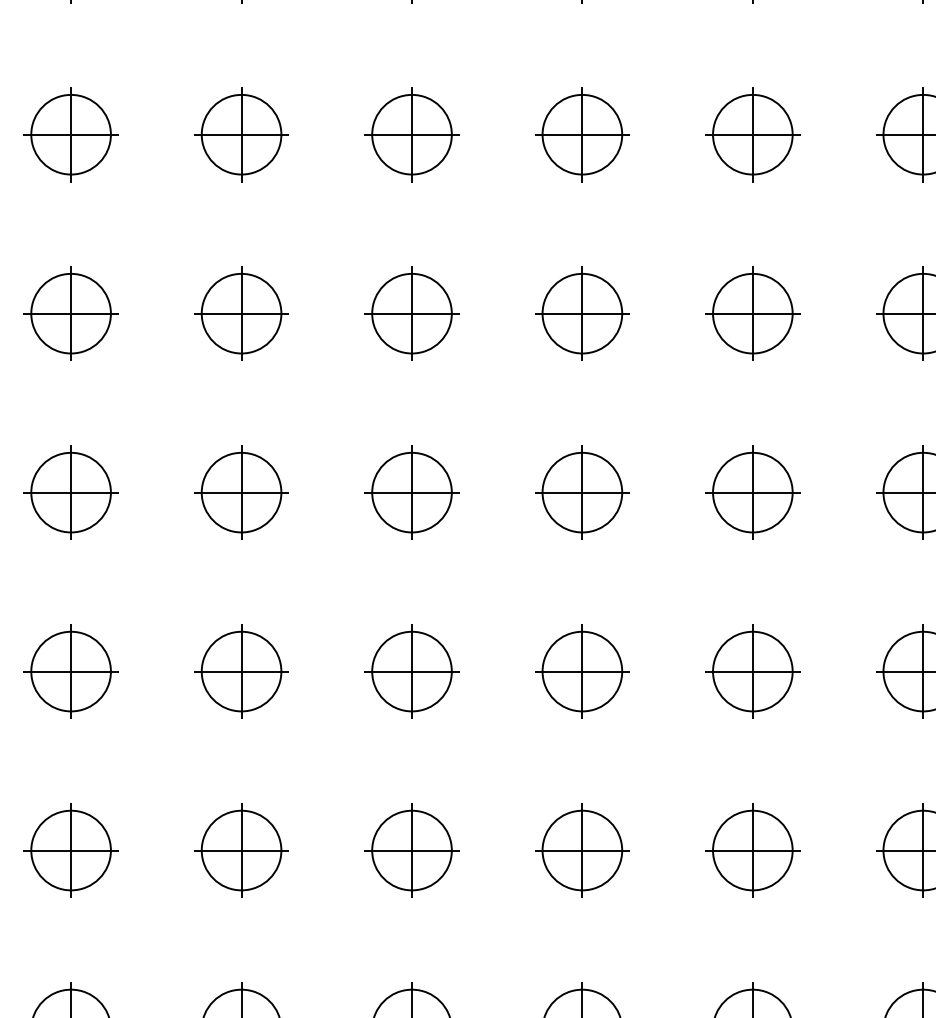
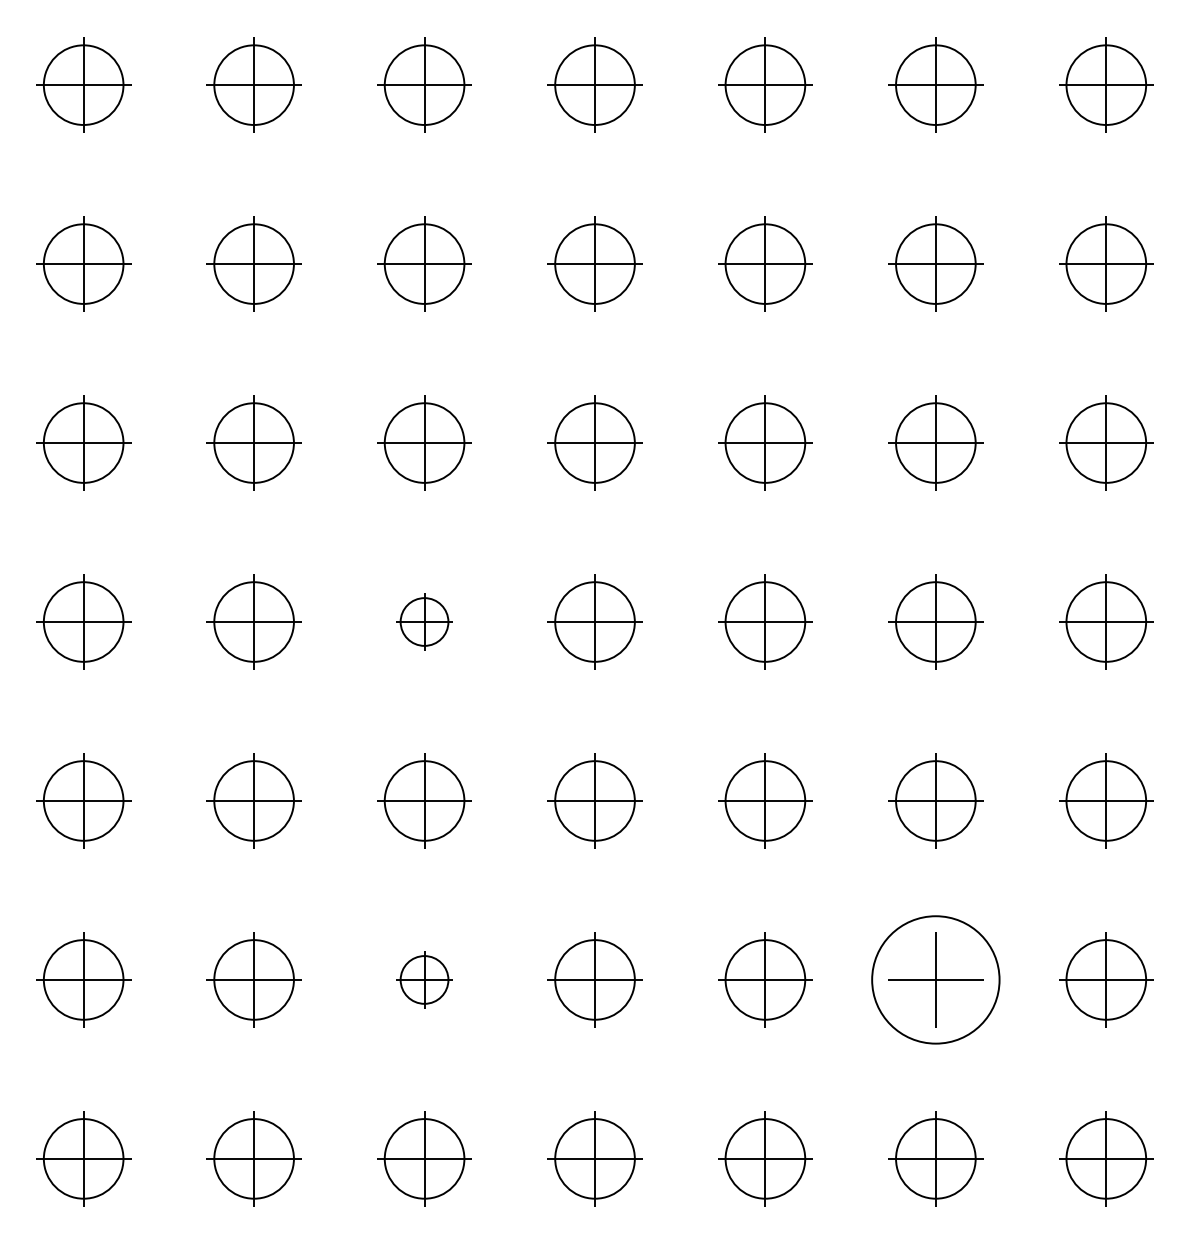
part: (241, 492) -> (424, 621), size x0.6
part: (241, 850) -> (424, 979), size x0.6
circle: (752, 850) -> (935, 979), size x1.6

